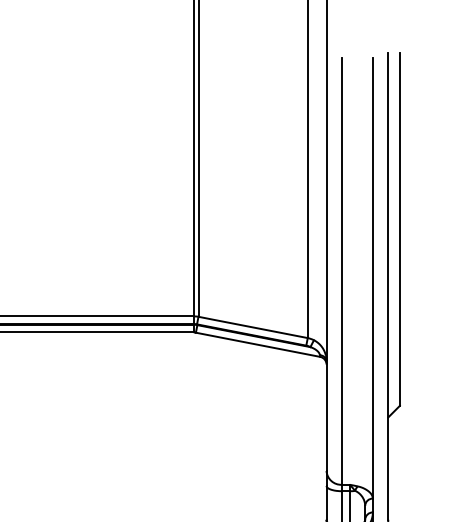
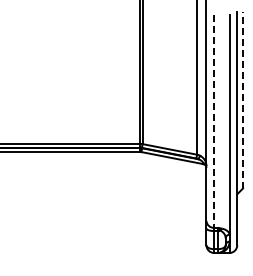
line: (400, 227) -> (243, 99), solid -> dashed
line: (342, 273) -> (214, 122), solid -> dashed

